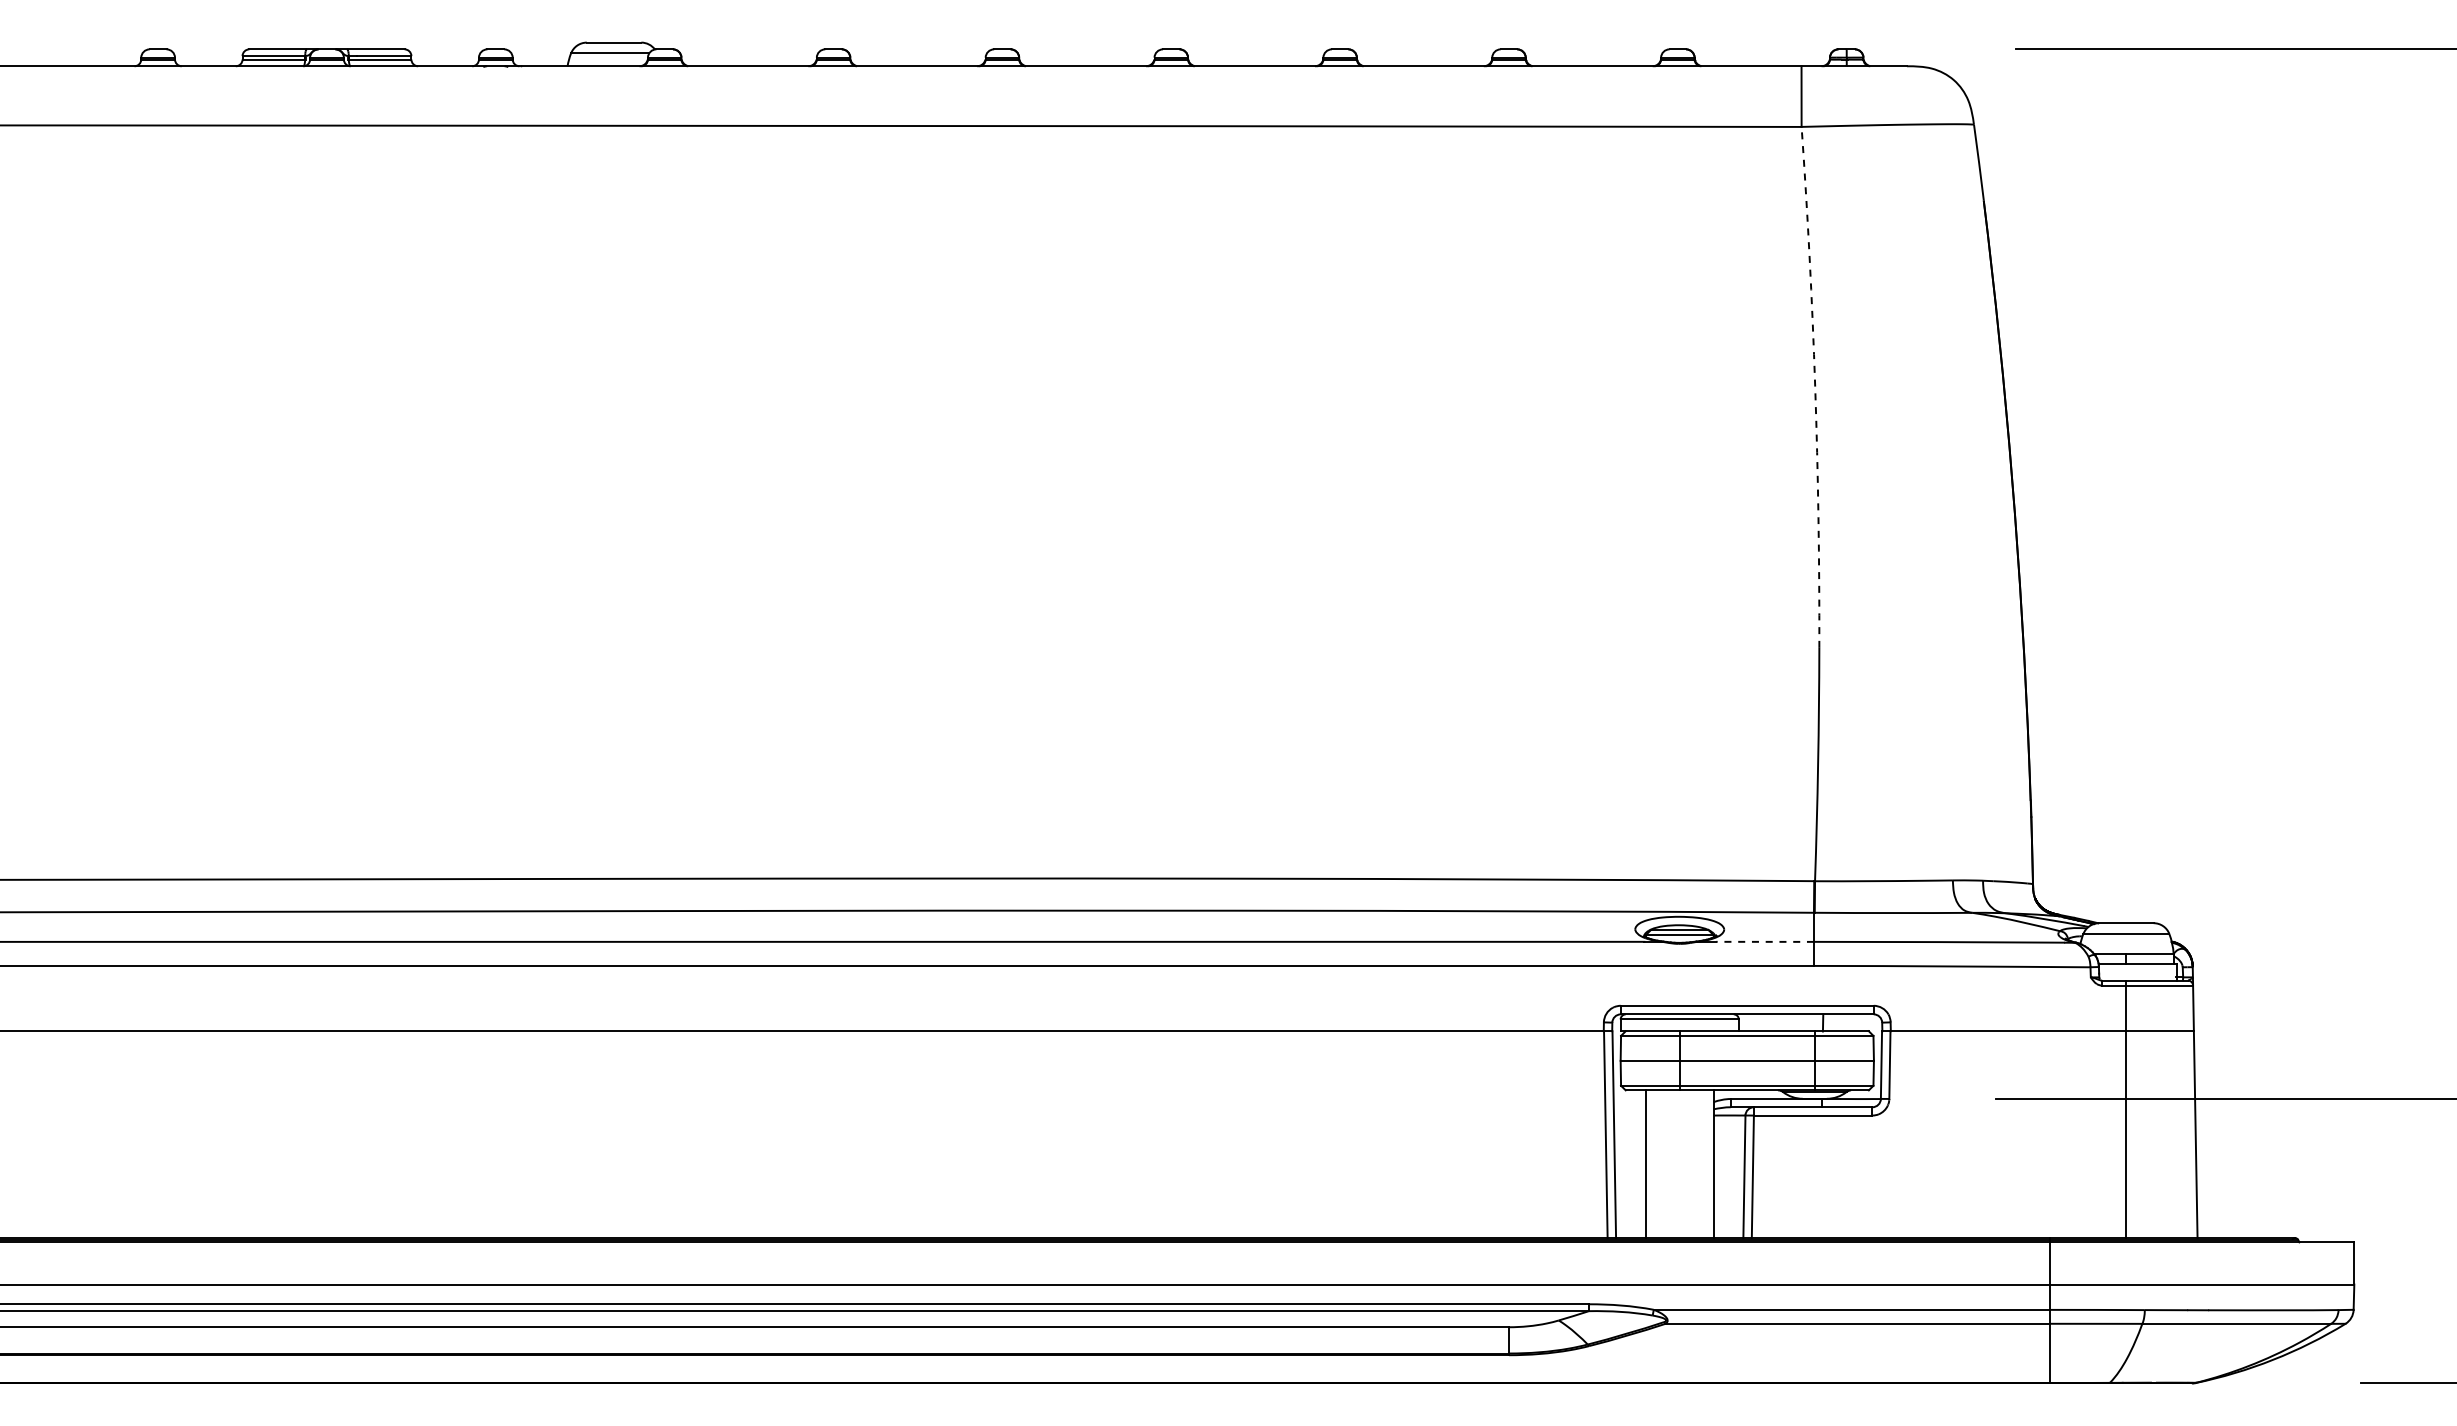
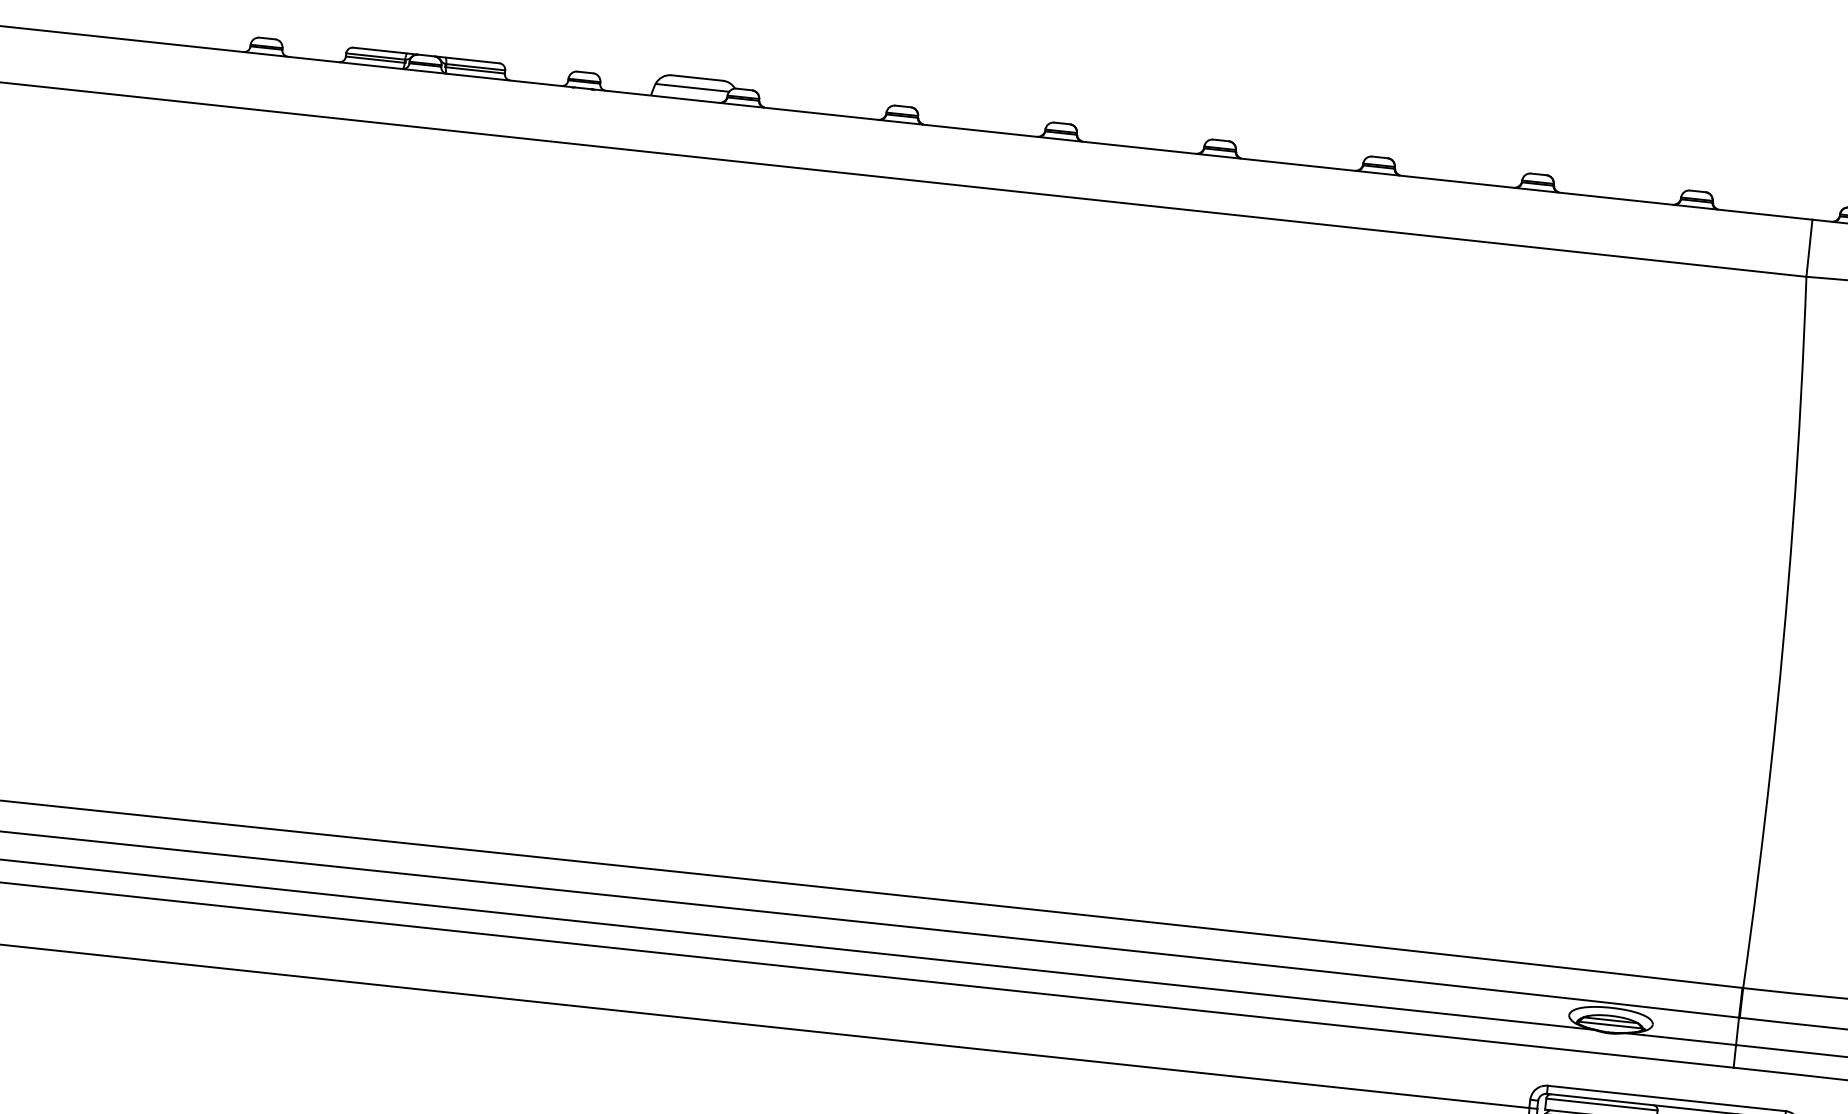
arc: (1815, 387) -> (1793, 523), dashed -> solid
line: (1765, 941) -> (1690, 1039), dashed -> solid

